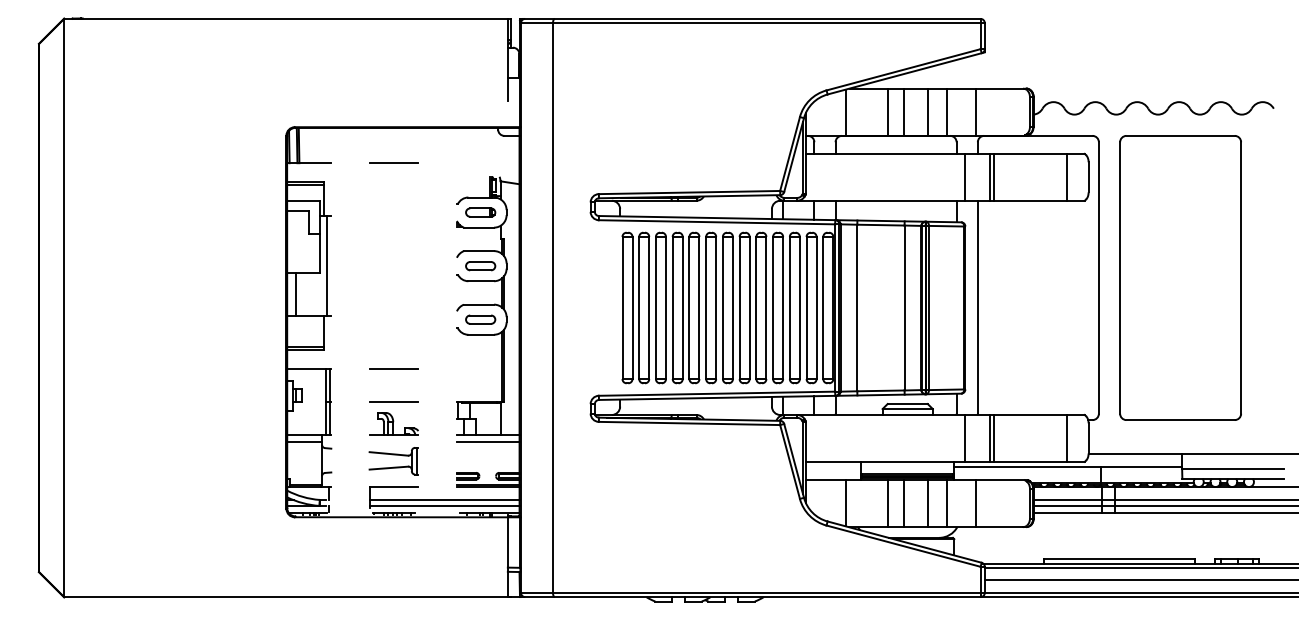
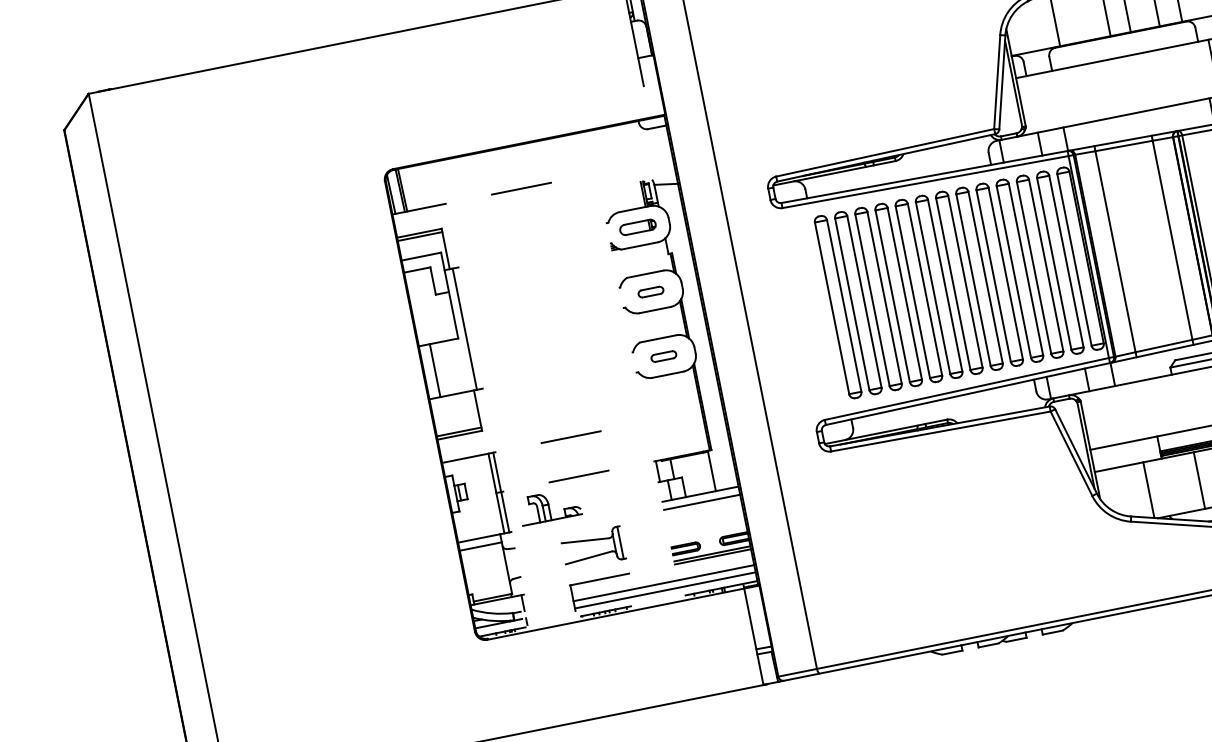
part: (480, 266) -> (650, 292), size x0.7
part: (480, 319) -> (663, 356), size x0.7
part: (393, 423) -> (549, 506), moved

